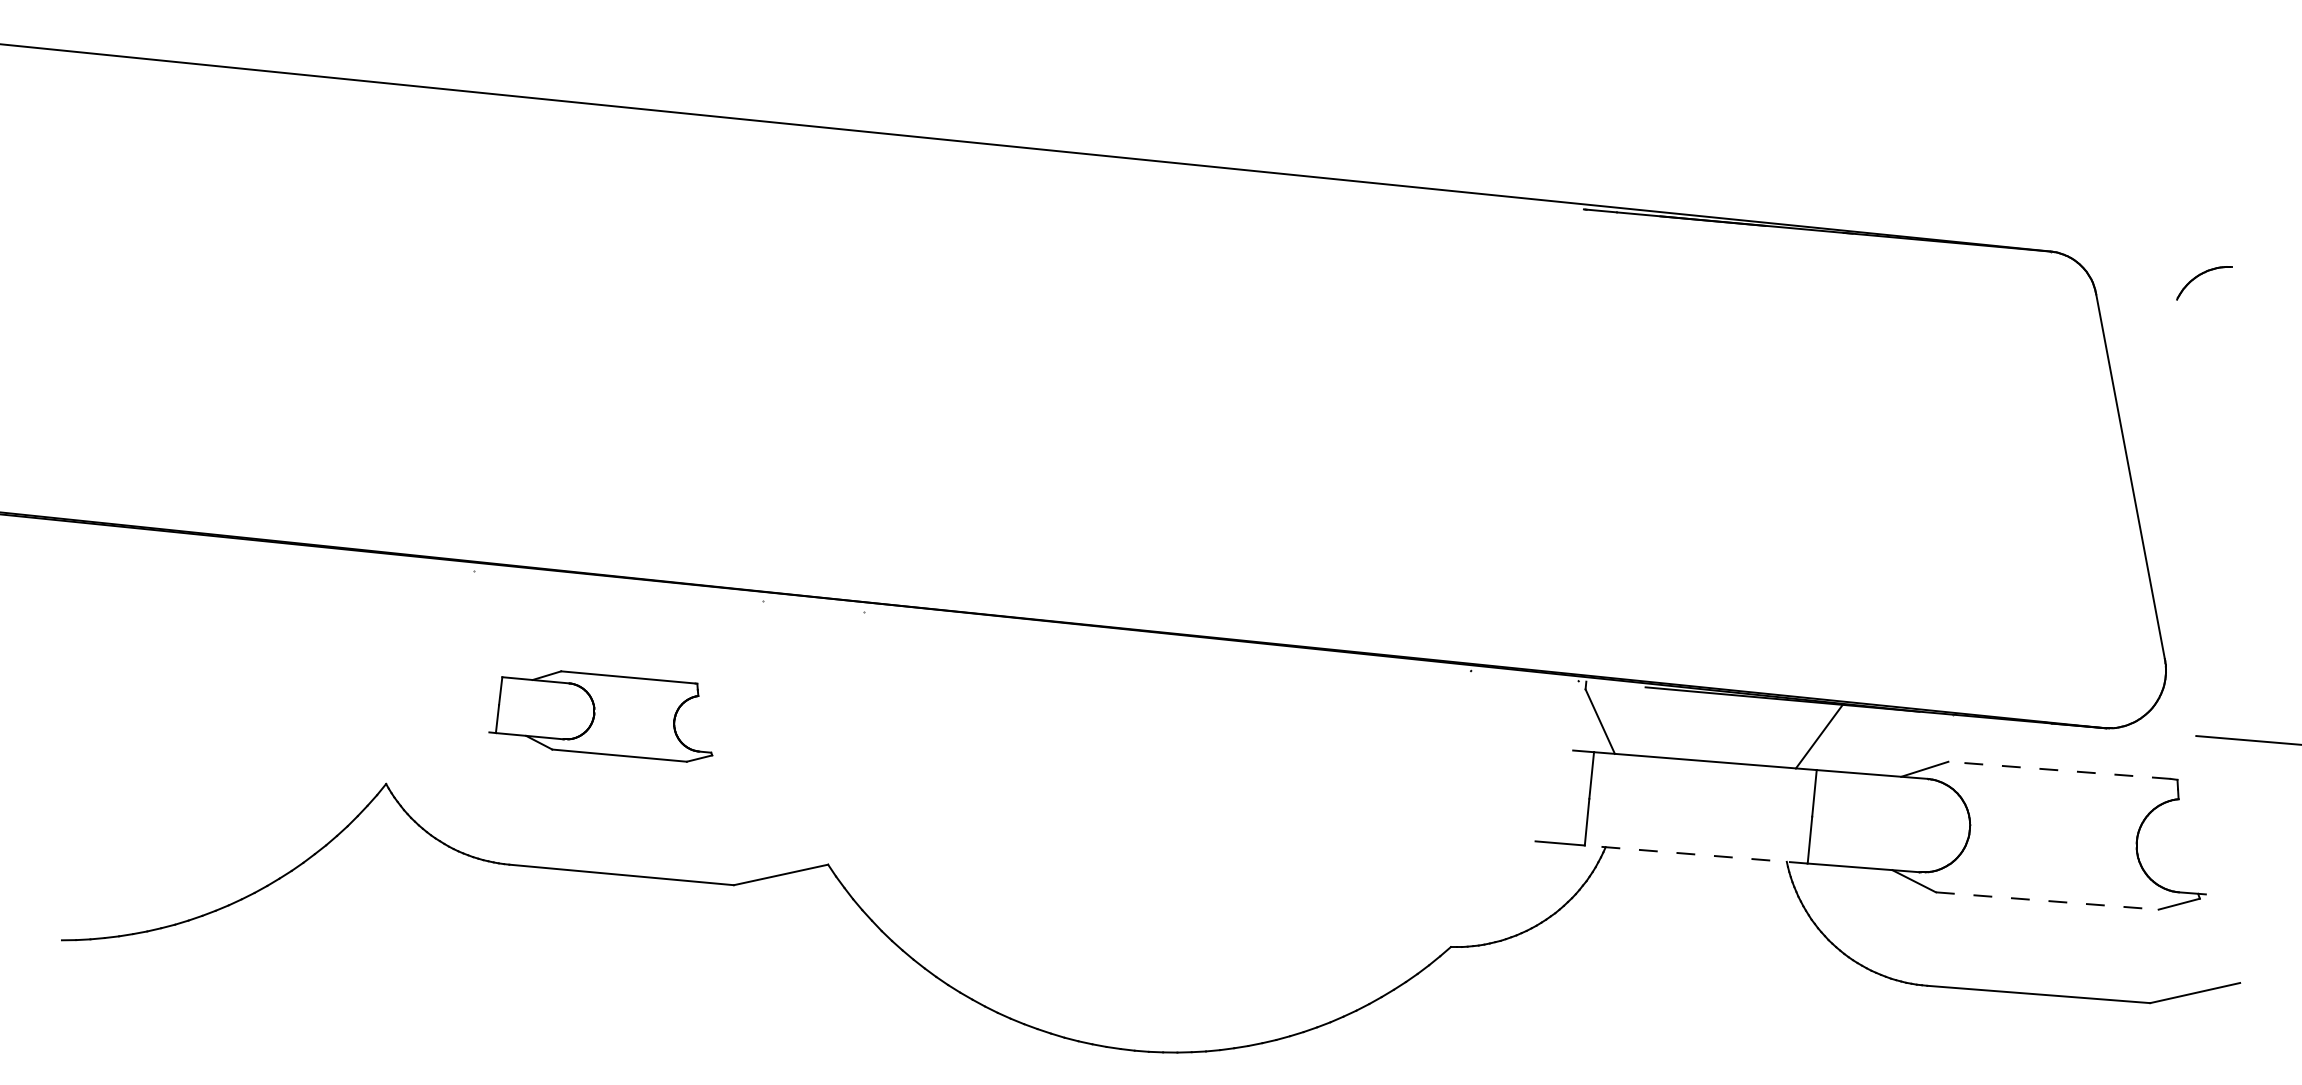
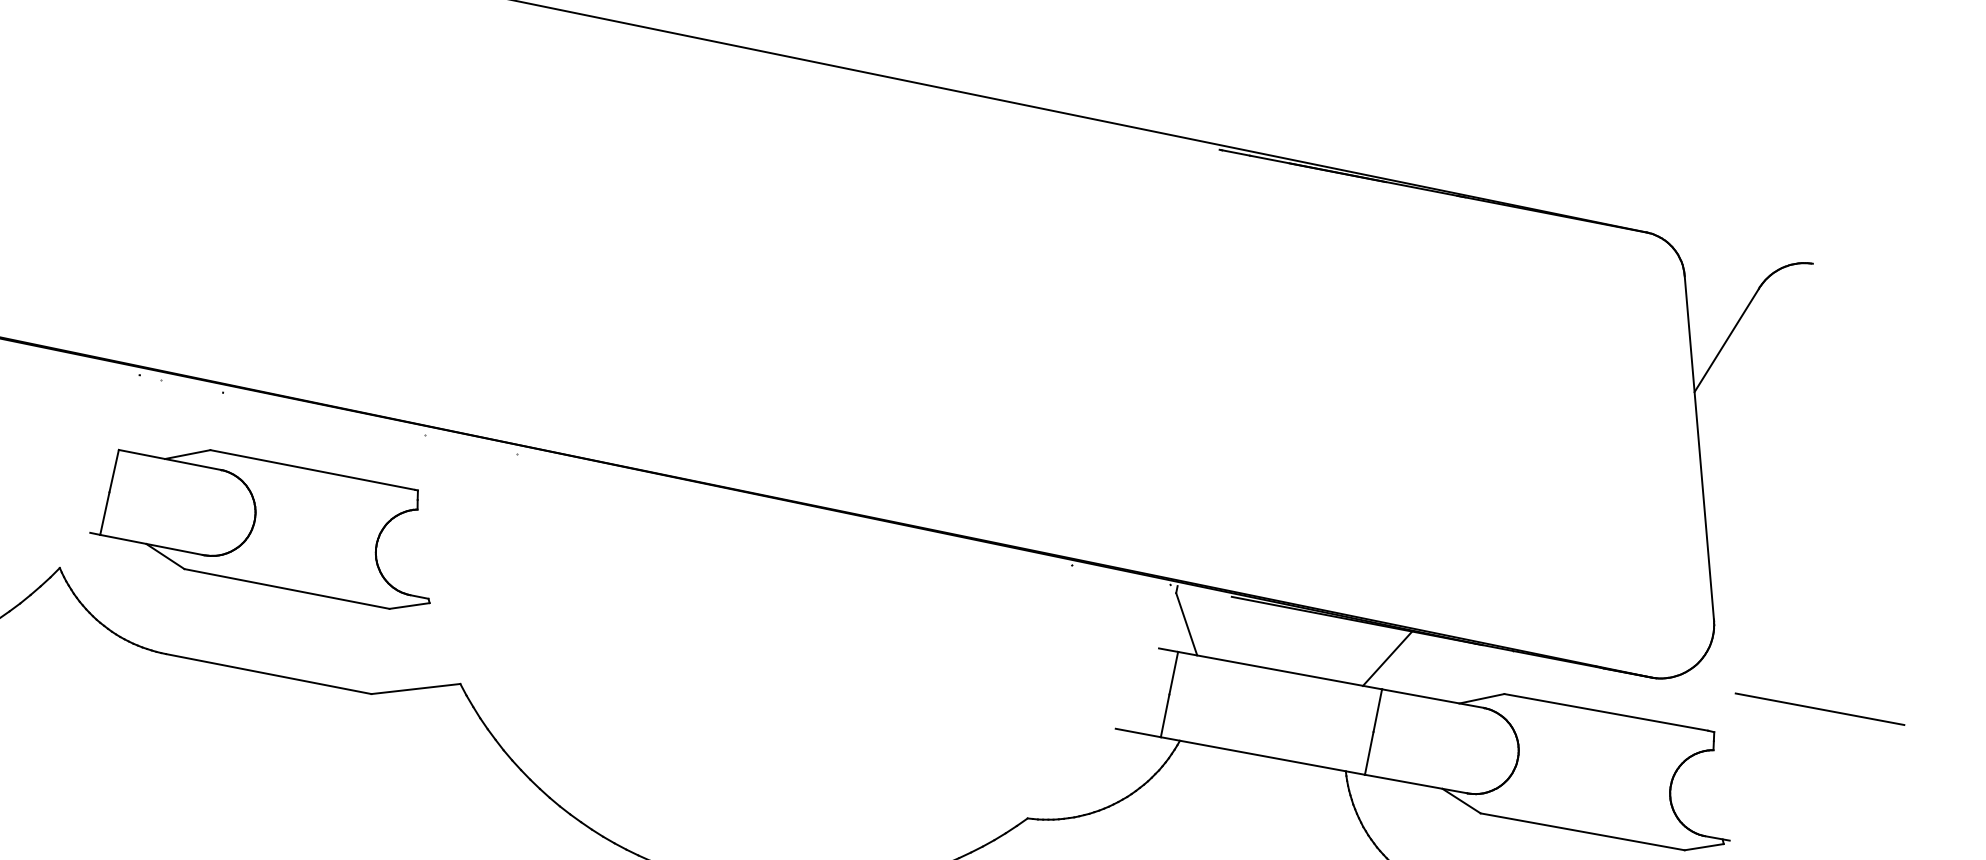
line: (2148, 358) -> (1727, 340), added
part: (600, 716) -> (264, 525), size x1.67
line: (2059, 770) -> (1606, 712), dashed -> solid
line: (1696, 854) -> (1263, 756), dashed -> solid
line: (2047, 900) -> (1582, 831), dashed -> solid

